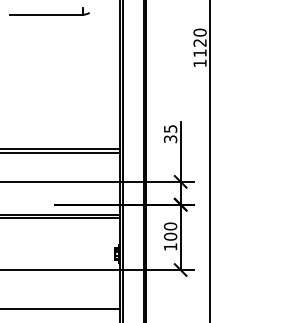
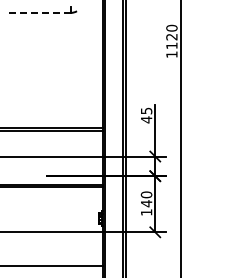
line: (47, 14) -> (40, 12), solid -> dashed
text: (170, 138) -> (146, 119), 35 -> 45
text: (170, 236) -> (146, 203), 100 -> 140

